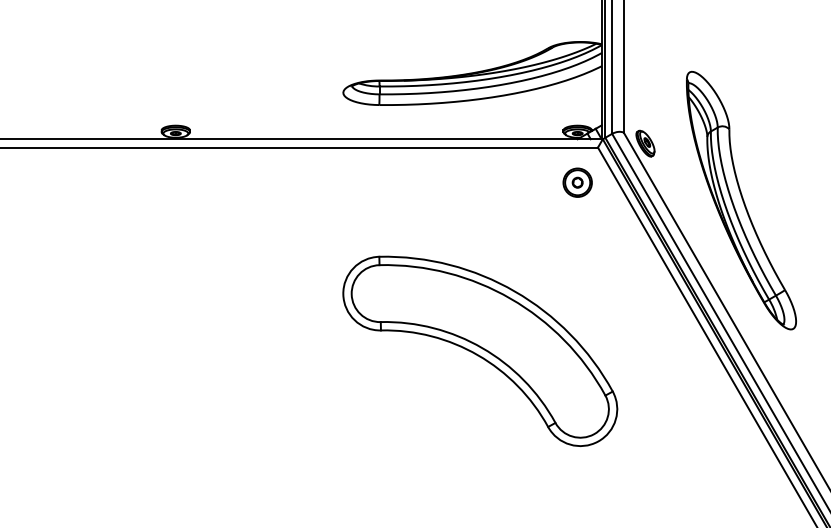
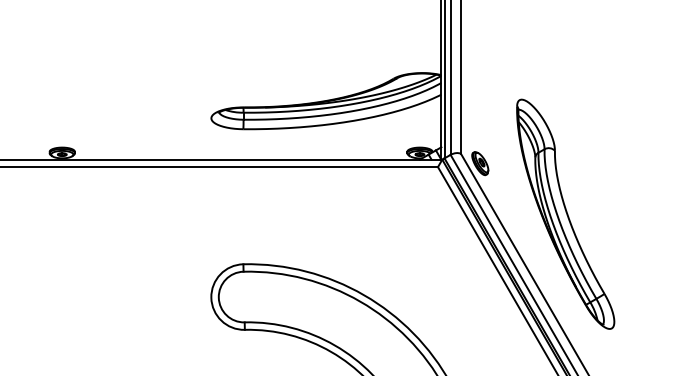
part: (577, 182) -> (419, 198), removed

